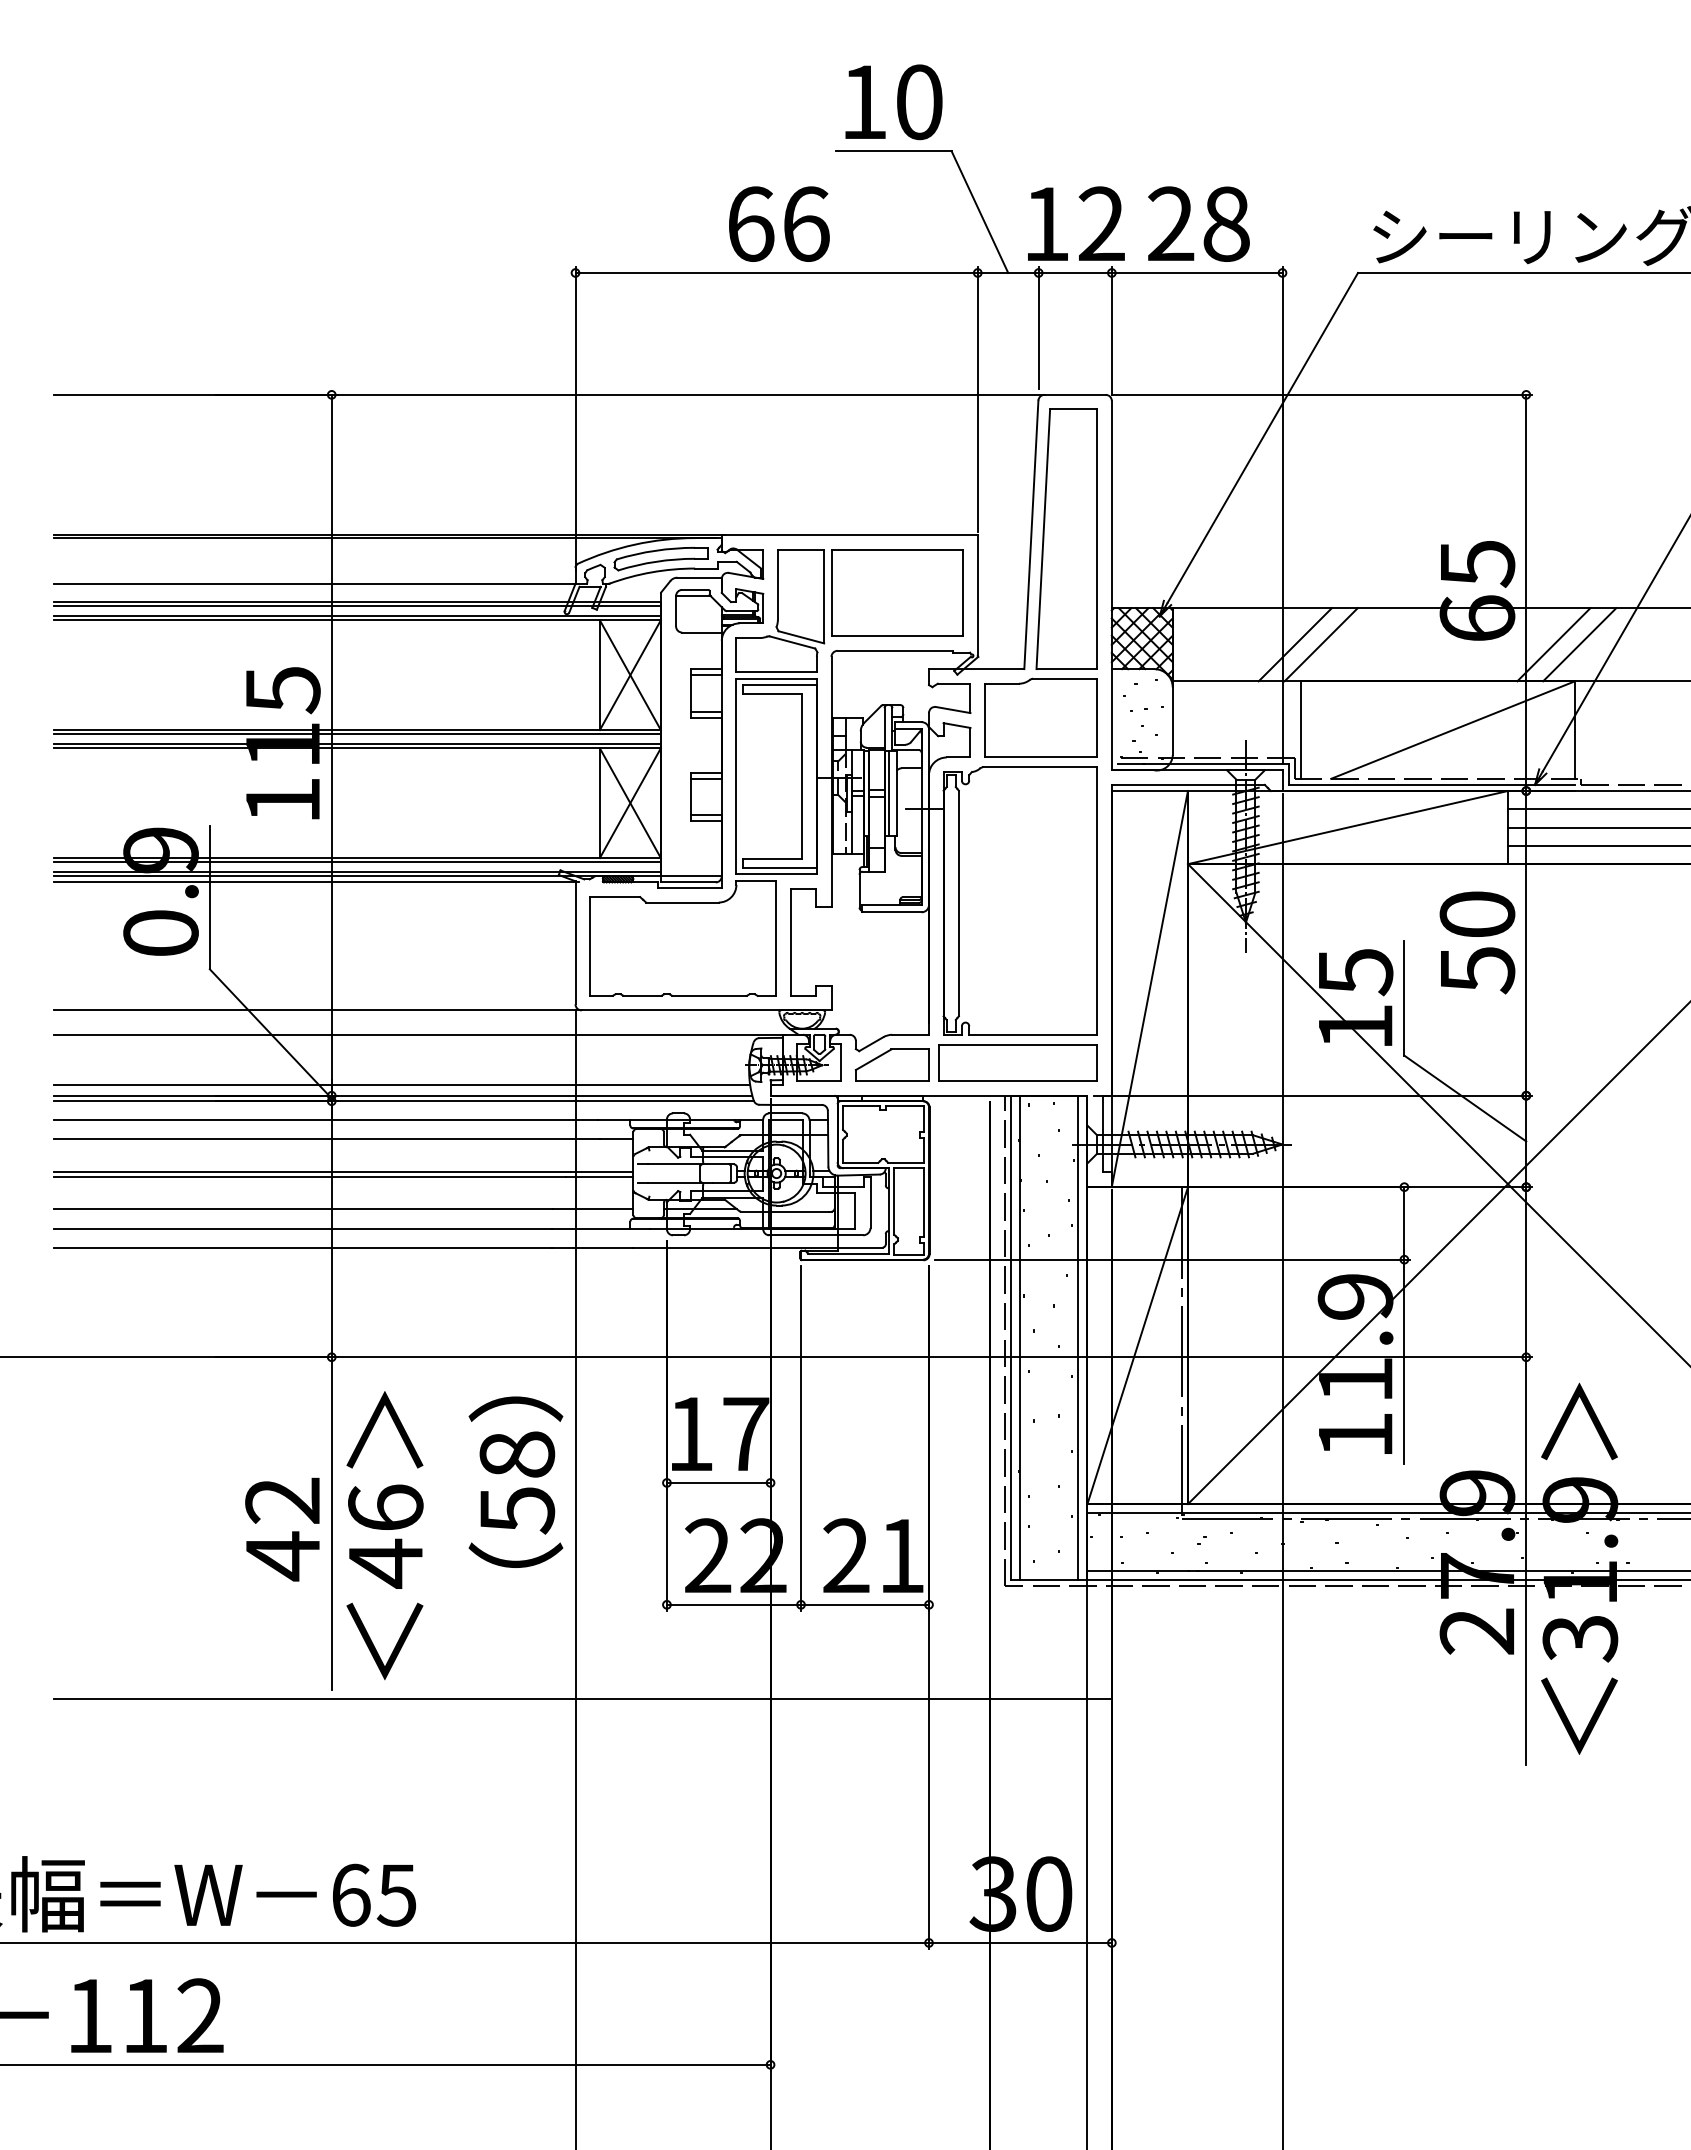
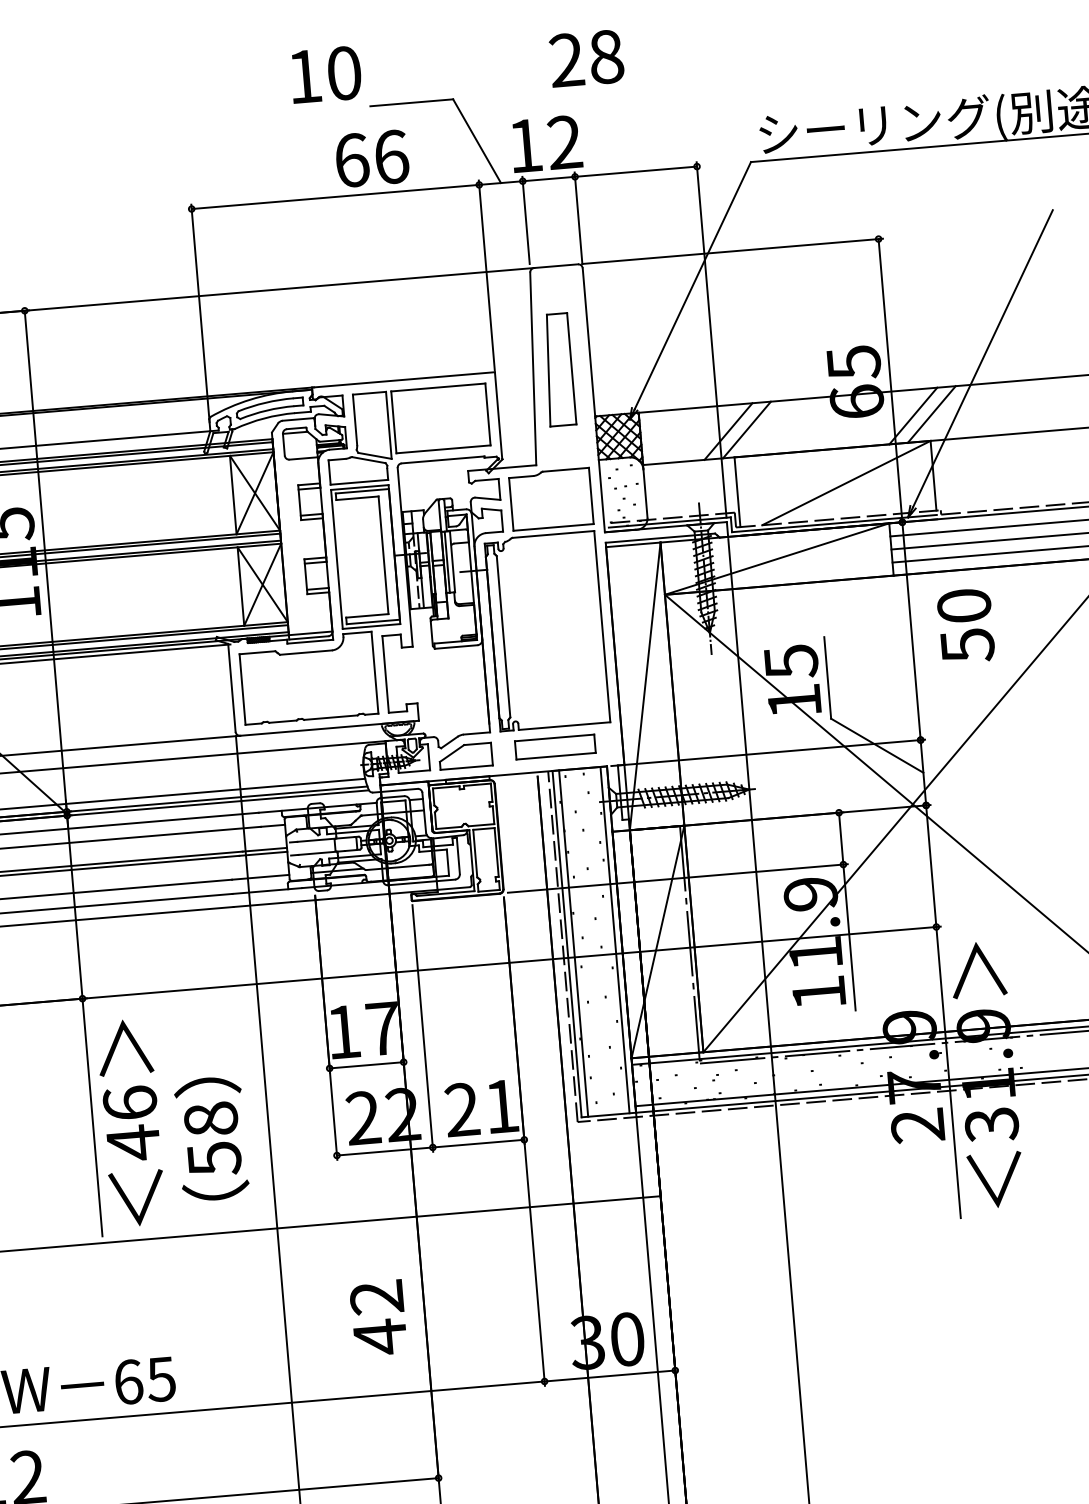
text: (893, 102) -> (325, 75), moved
text: (779, 223) -> (372, 158), moved
text: (1198, 223) -> (586, 58), moved
part: (1066, 538) -> (558, 369), size x0.6
text: (1477, 942) -> (965, 625), moved
part: (1017, 1062) -> (555, 746), size x0.7
text: (515, 1481) -> (211, 1138), moved
text: (282, 1529) -> (378, 1318), moved

